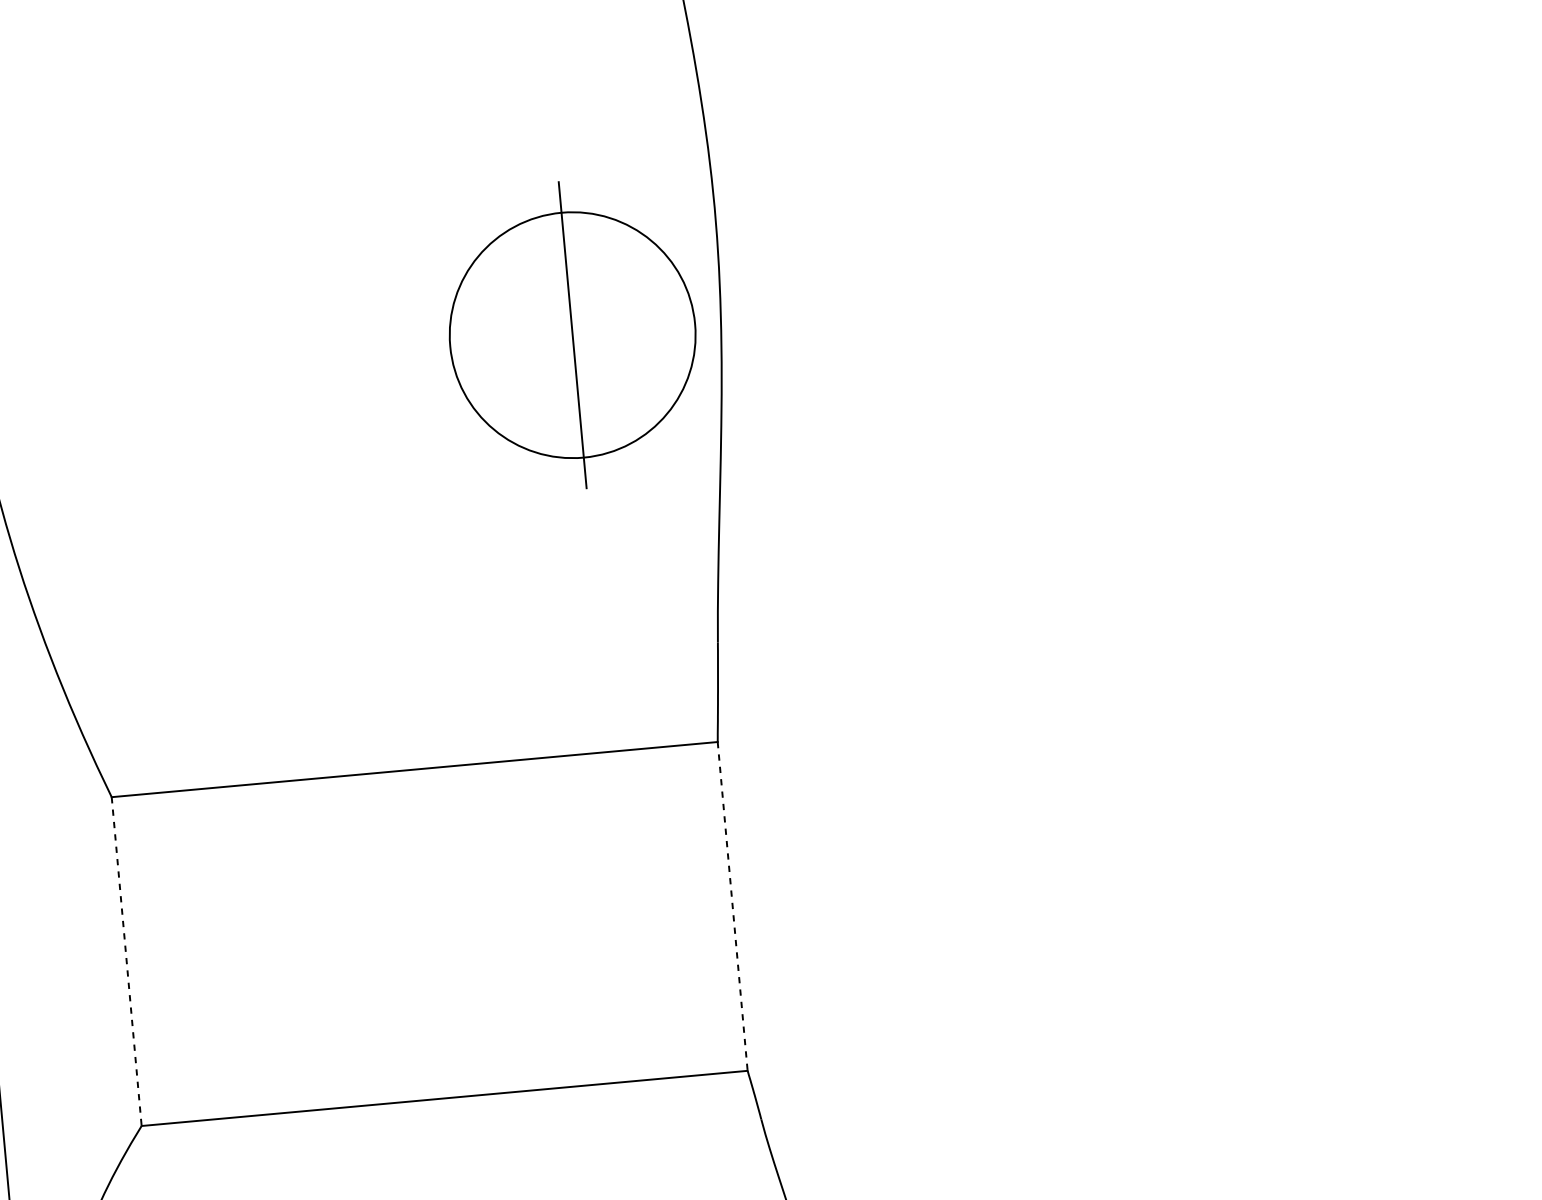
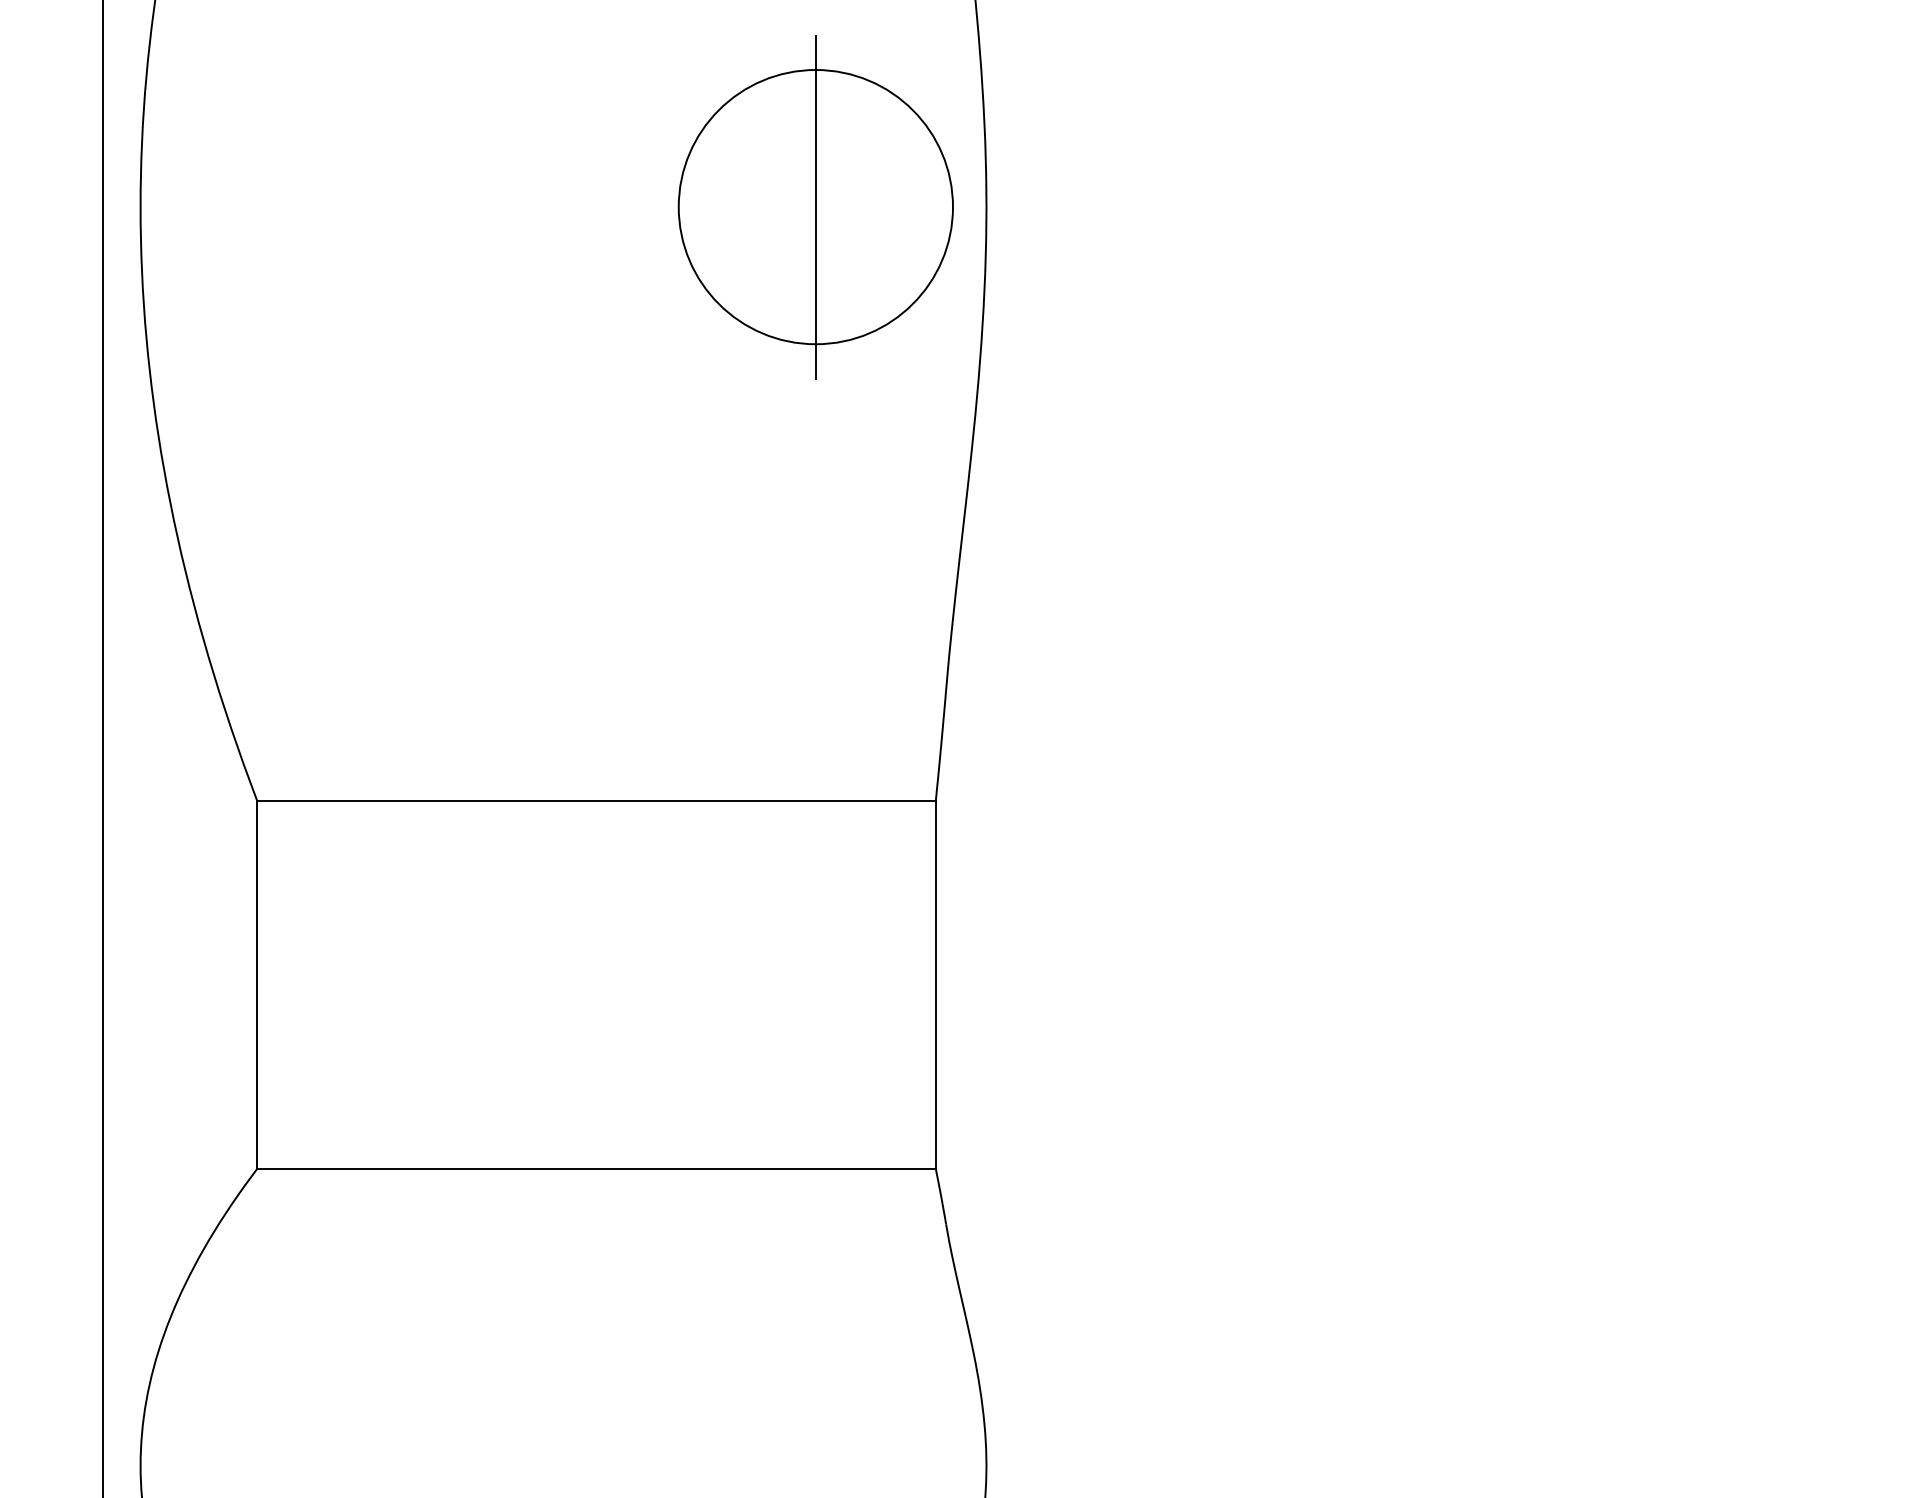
part: (572, 335) -> (815, 207), moved
line: (732, 907) -> (935, 985), dashed -> solid
line: (127, 962) -> (257, 985), dashed -> solid

